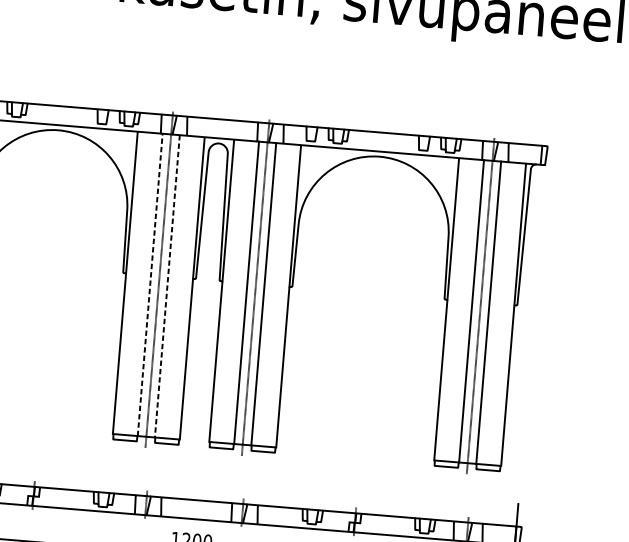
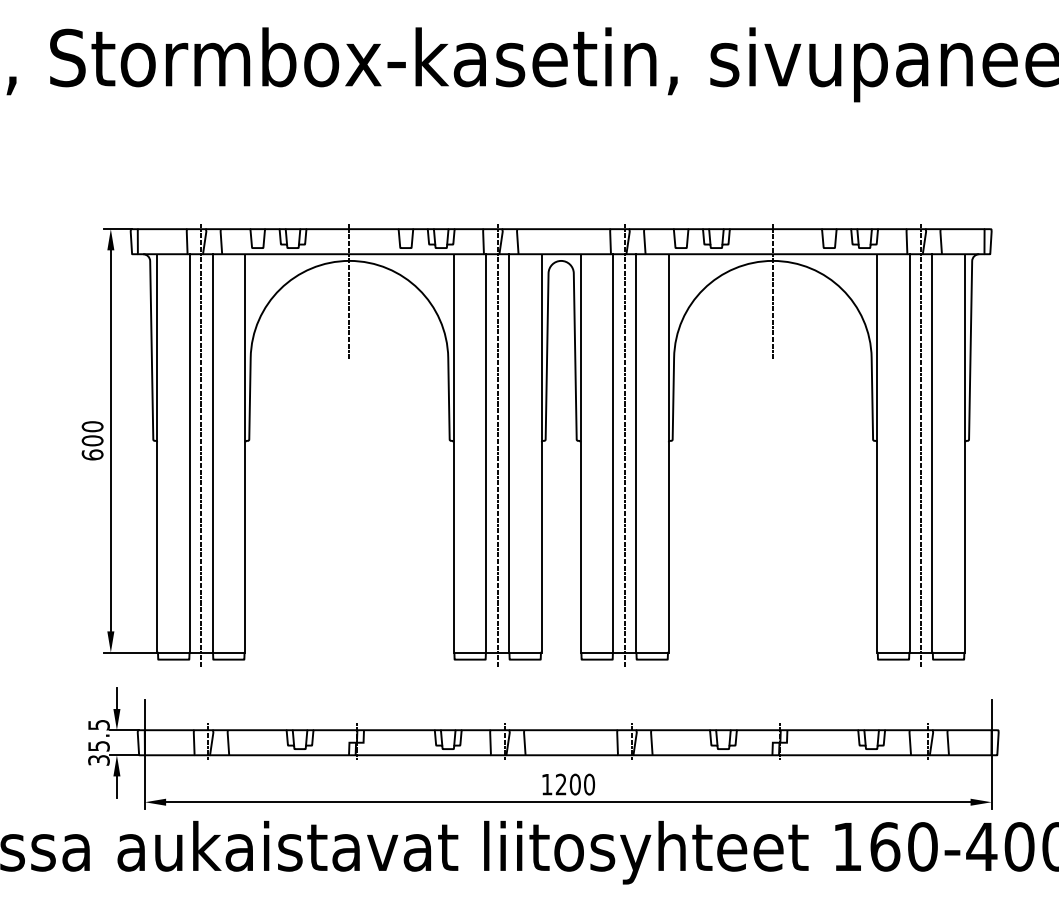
line: (56, 153) -> (349, 291), added
line: (377, 179) -> (772, 291), added
line: (150, 284) -> (486, 452), dashed -> solid
line: (167, 286) -> (508, 453), dashed -> solid

